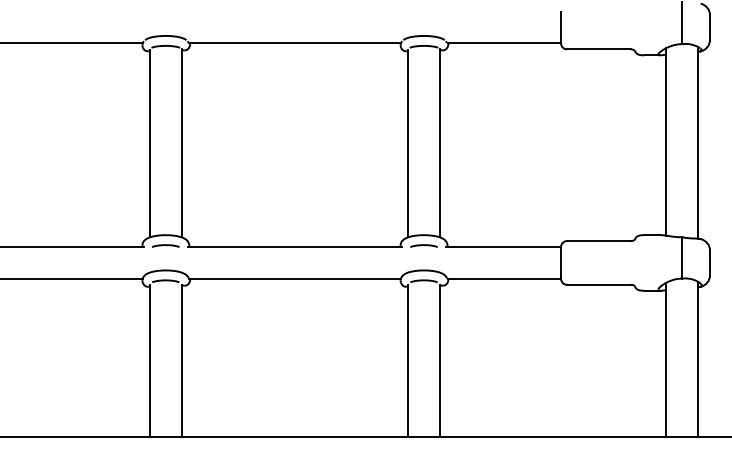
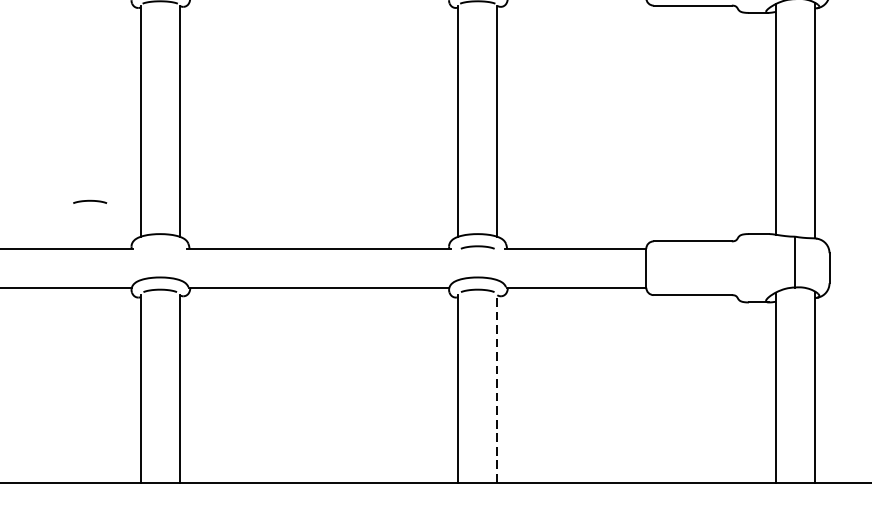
line: (165, 245) -> (89, 201), moved
line: (439, 360) -> (496, 388), solid -> dashed

